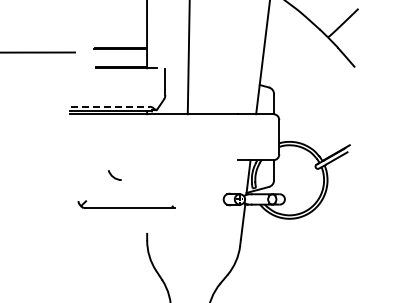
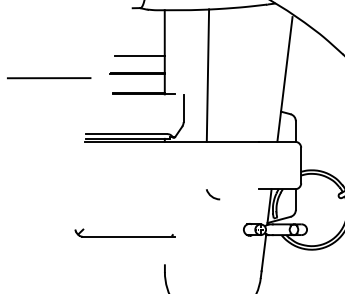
line: (122, 30) -> (139, 55), added
line: (110, 106) -> (127, 133), dashed -> solid
arc: (113, 175) -> (211, 194), moved
part: (126, 204) -> (125, 232), moved

